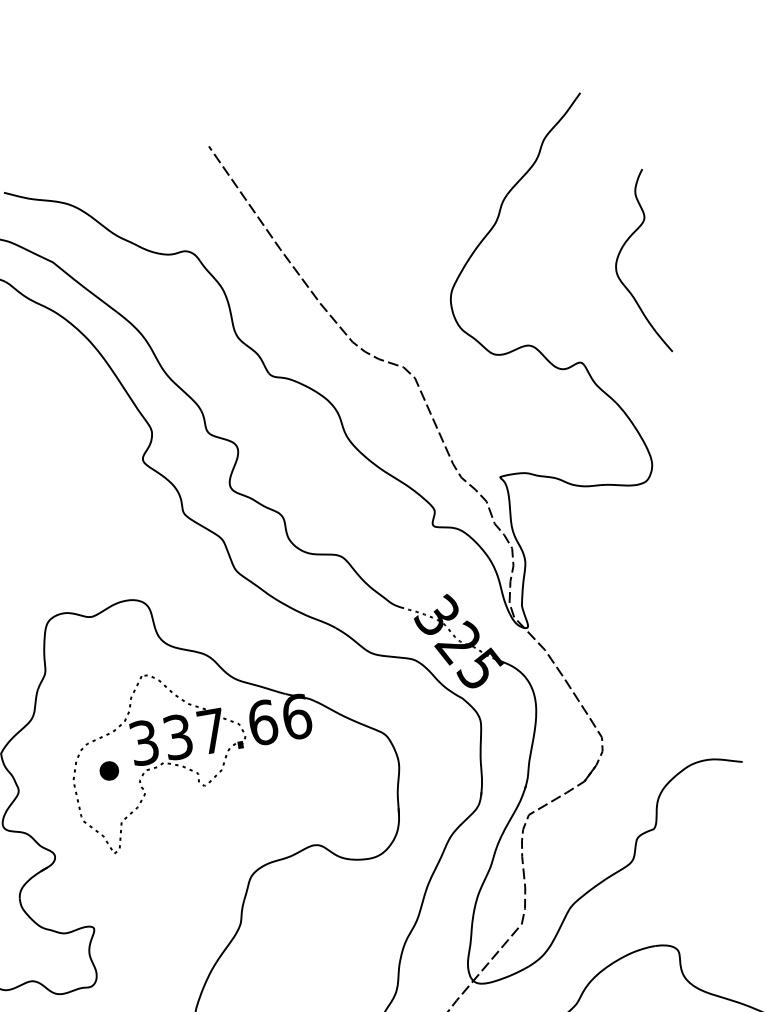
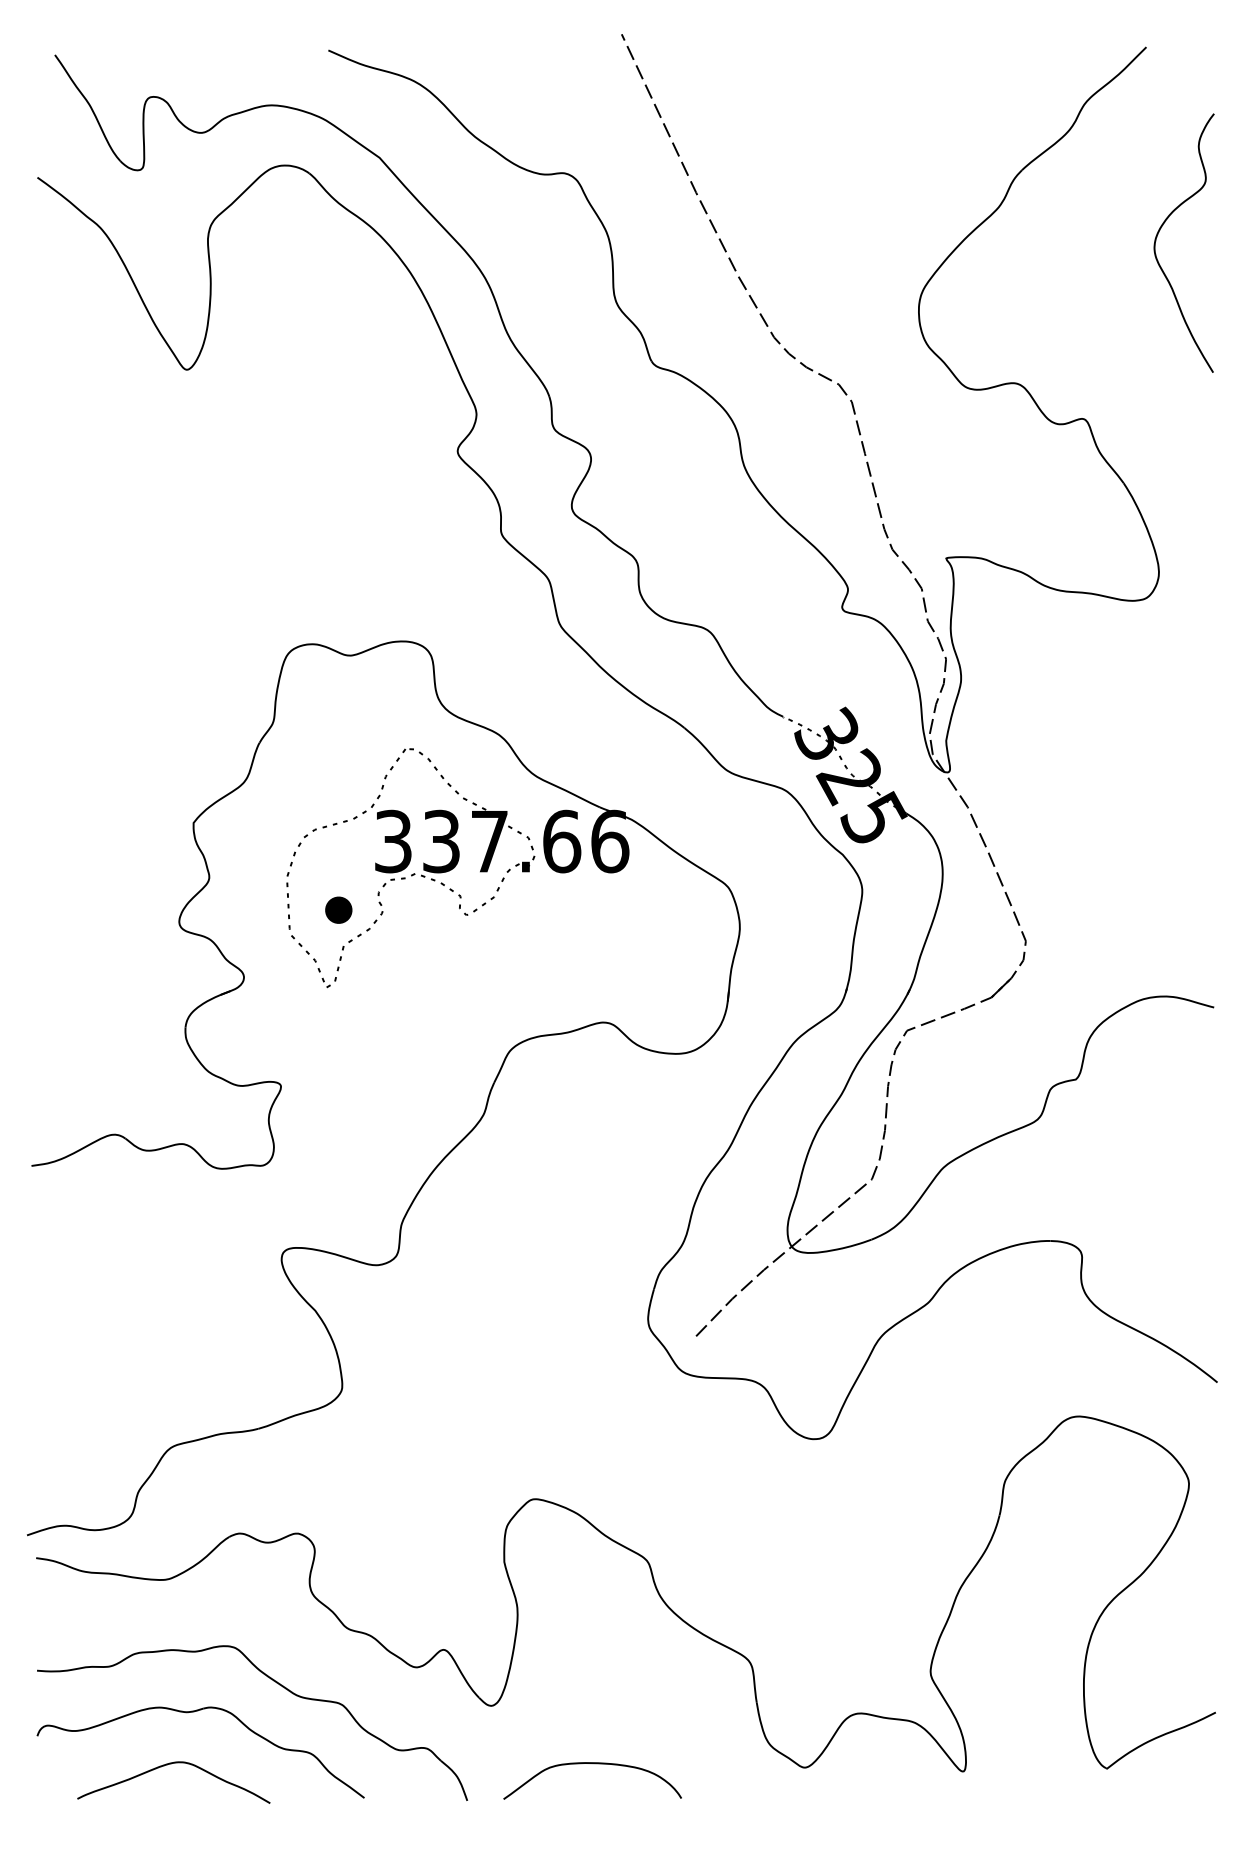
curve: (618, 257) -> (1160, 230), moved
part: (109, 770) -> (338, 909), moved

